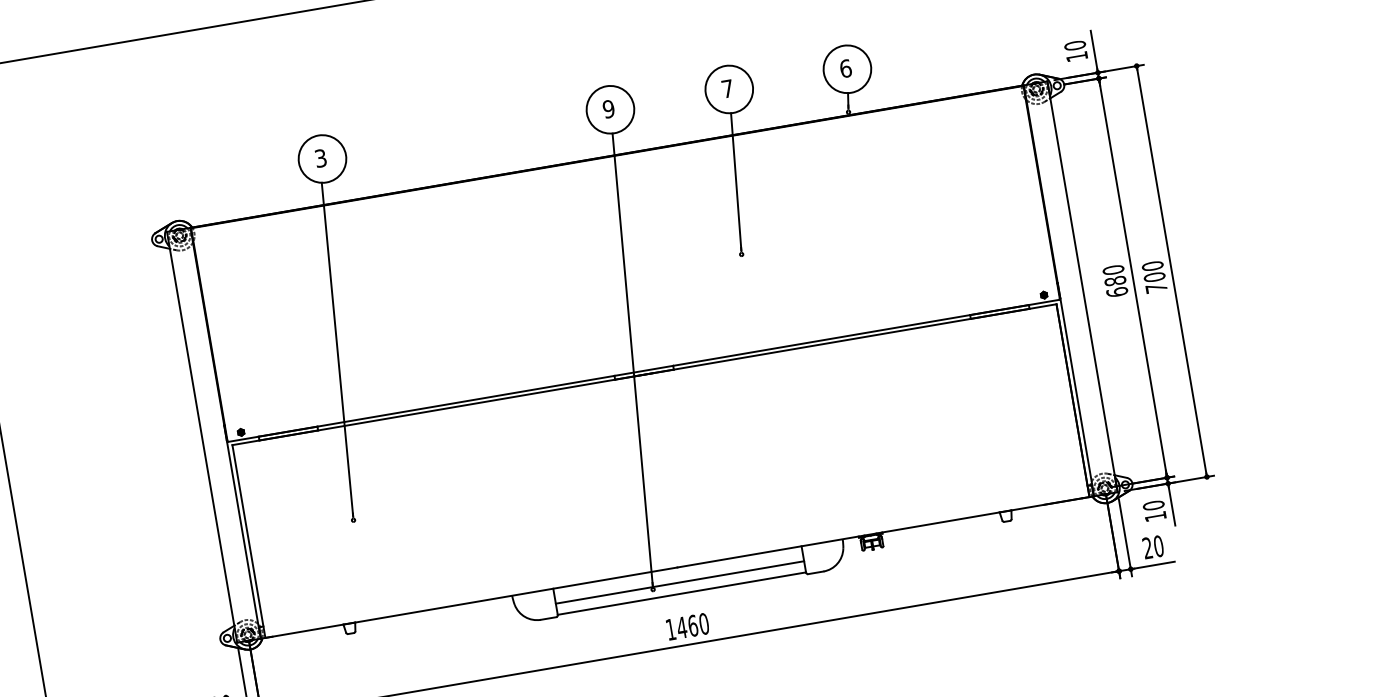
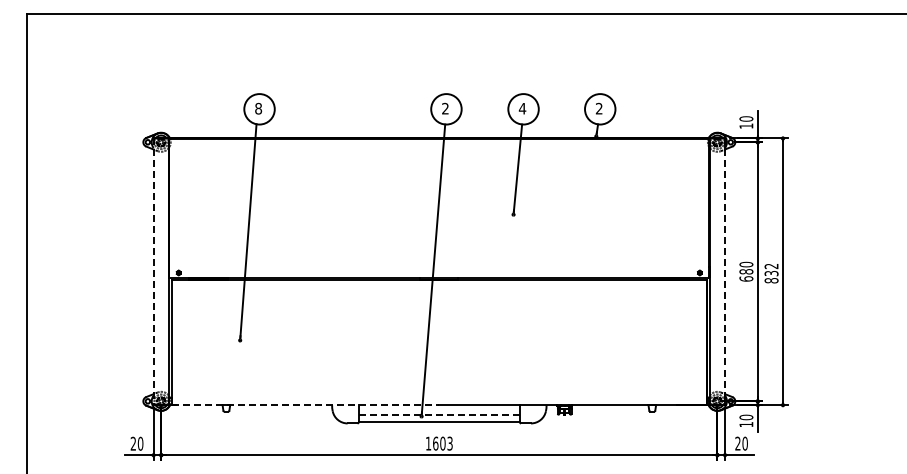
text: (844, 68) -> (598, 108), 6 -> 2
text: (727, 88) -> (522, 108), 7 -> 4
text: (608, 108) -> (445, 108), 9 -> 2
text: (320, 158) -> (258, 108), 3 -> 8
text: (1154, 277) -> (771, 273), 700 -> 832
line: (1083, 287) -> (725, 272), solid -> dashed
line: (202, 438) -> (153, 272), solid -> dashed
line: (680, 581) -> (439, 414), solid -> dashed
line: (471, 603) -> (305, 405), solid -> dashed
text: (692, 625) -> (442, 443), 1460 -> 1603

